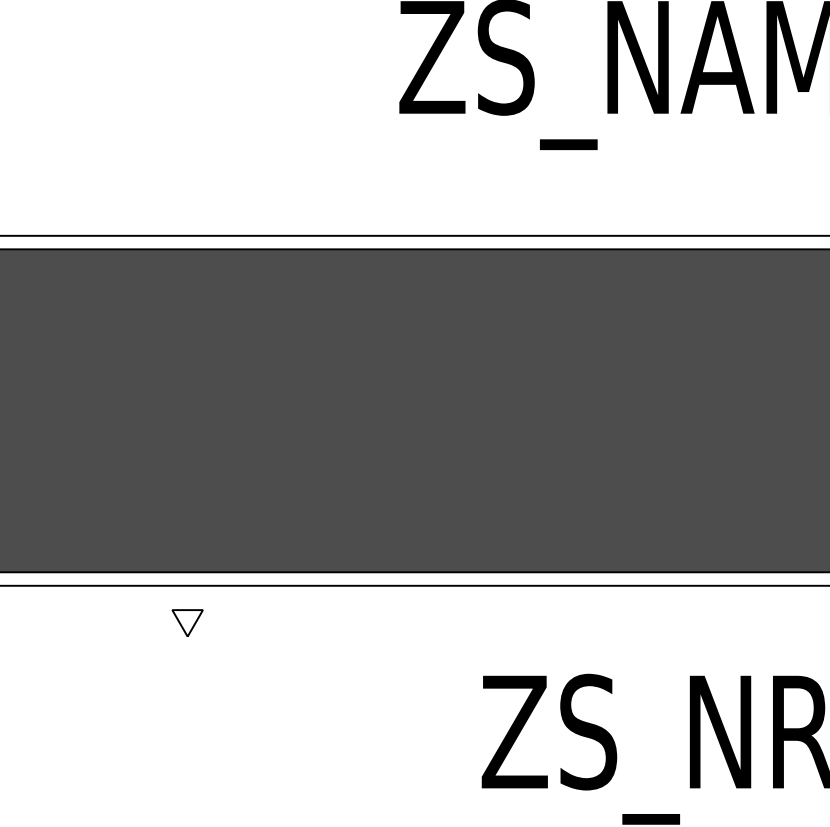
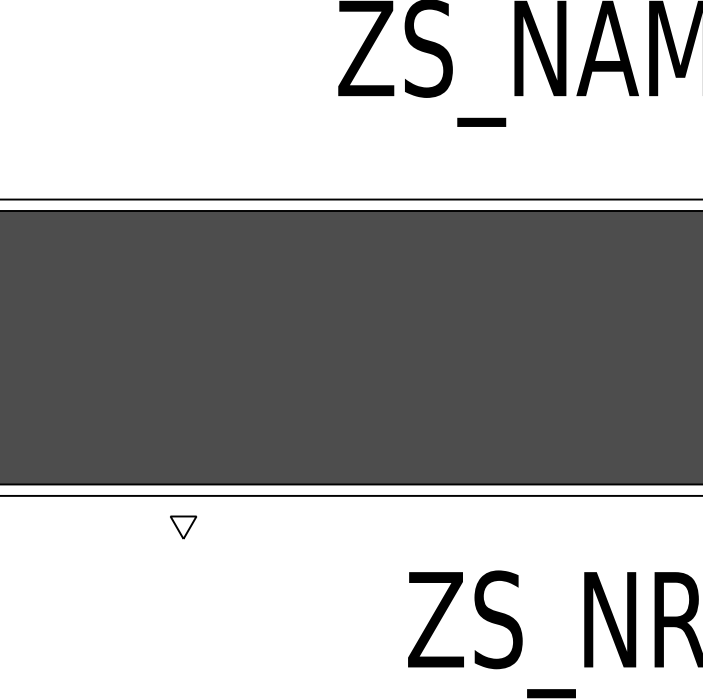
part: (187, 622) -> (183, 526), moved

